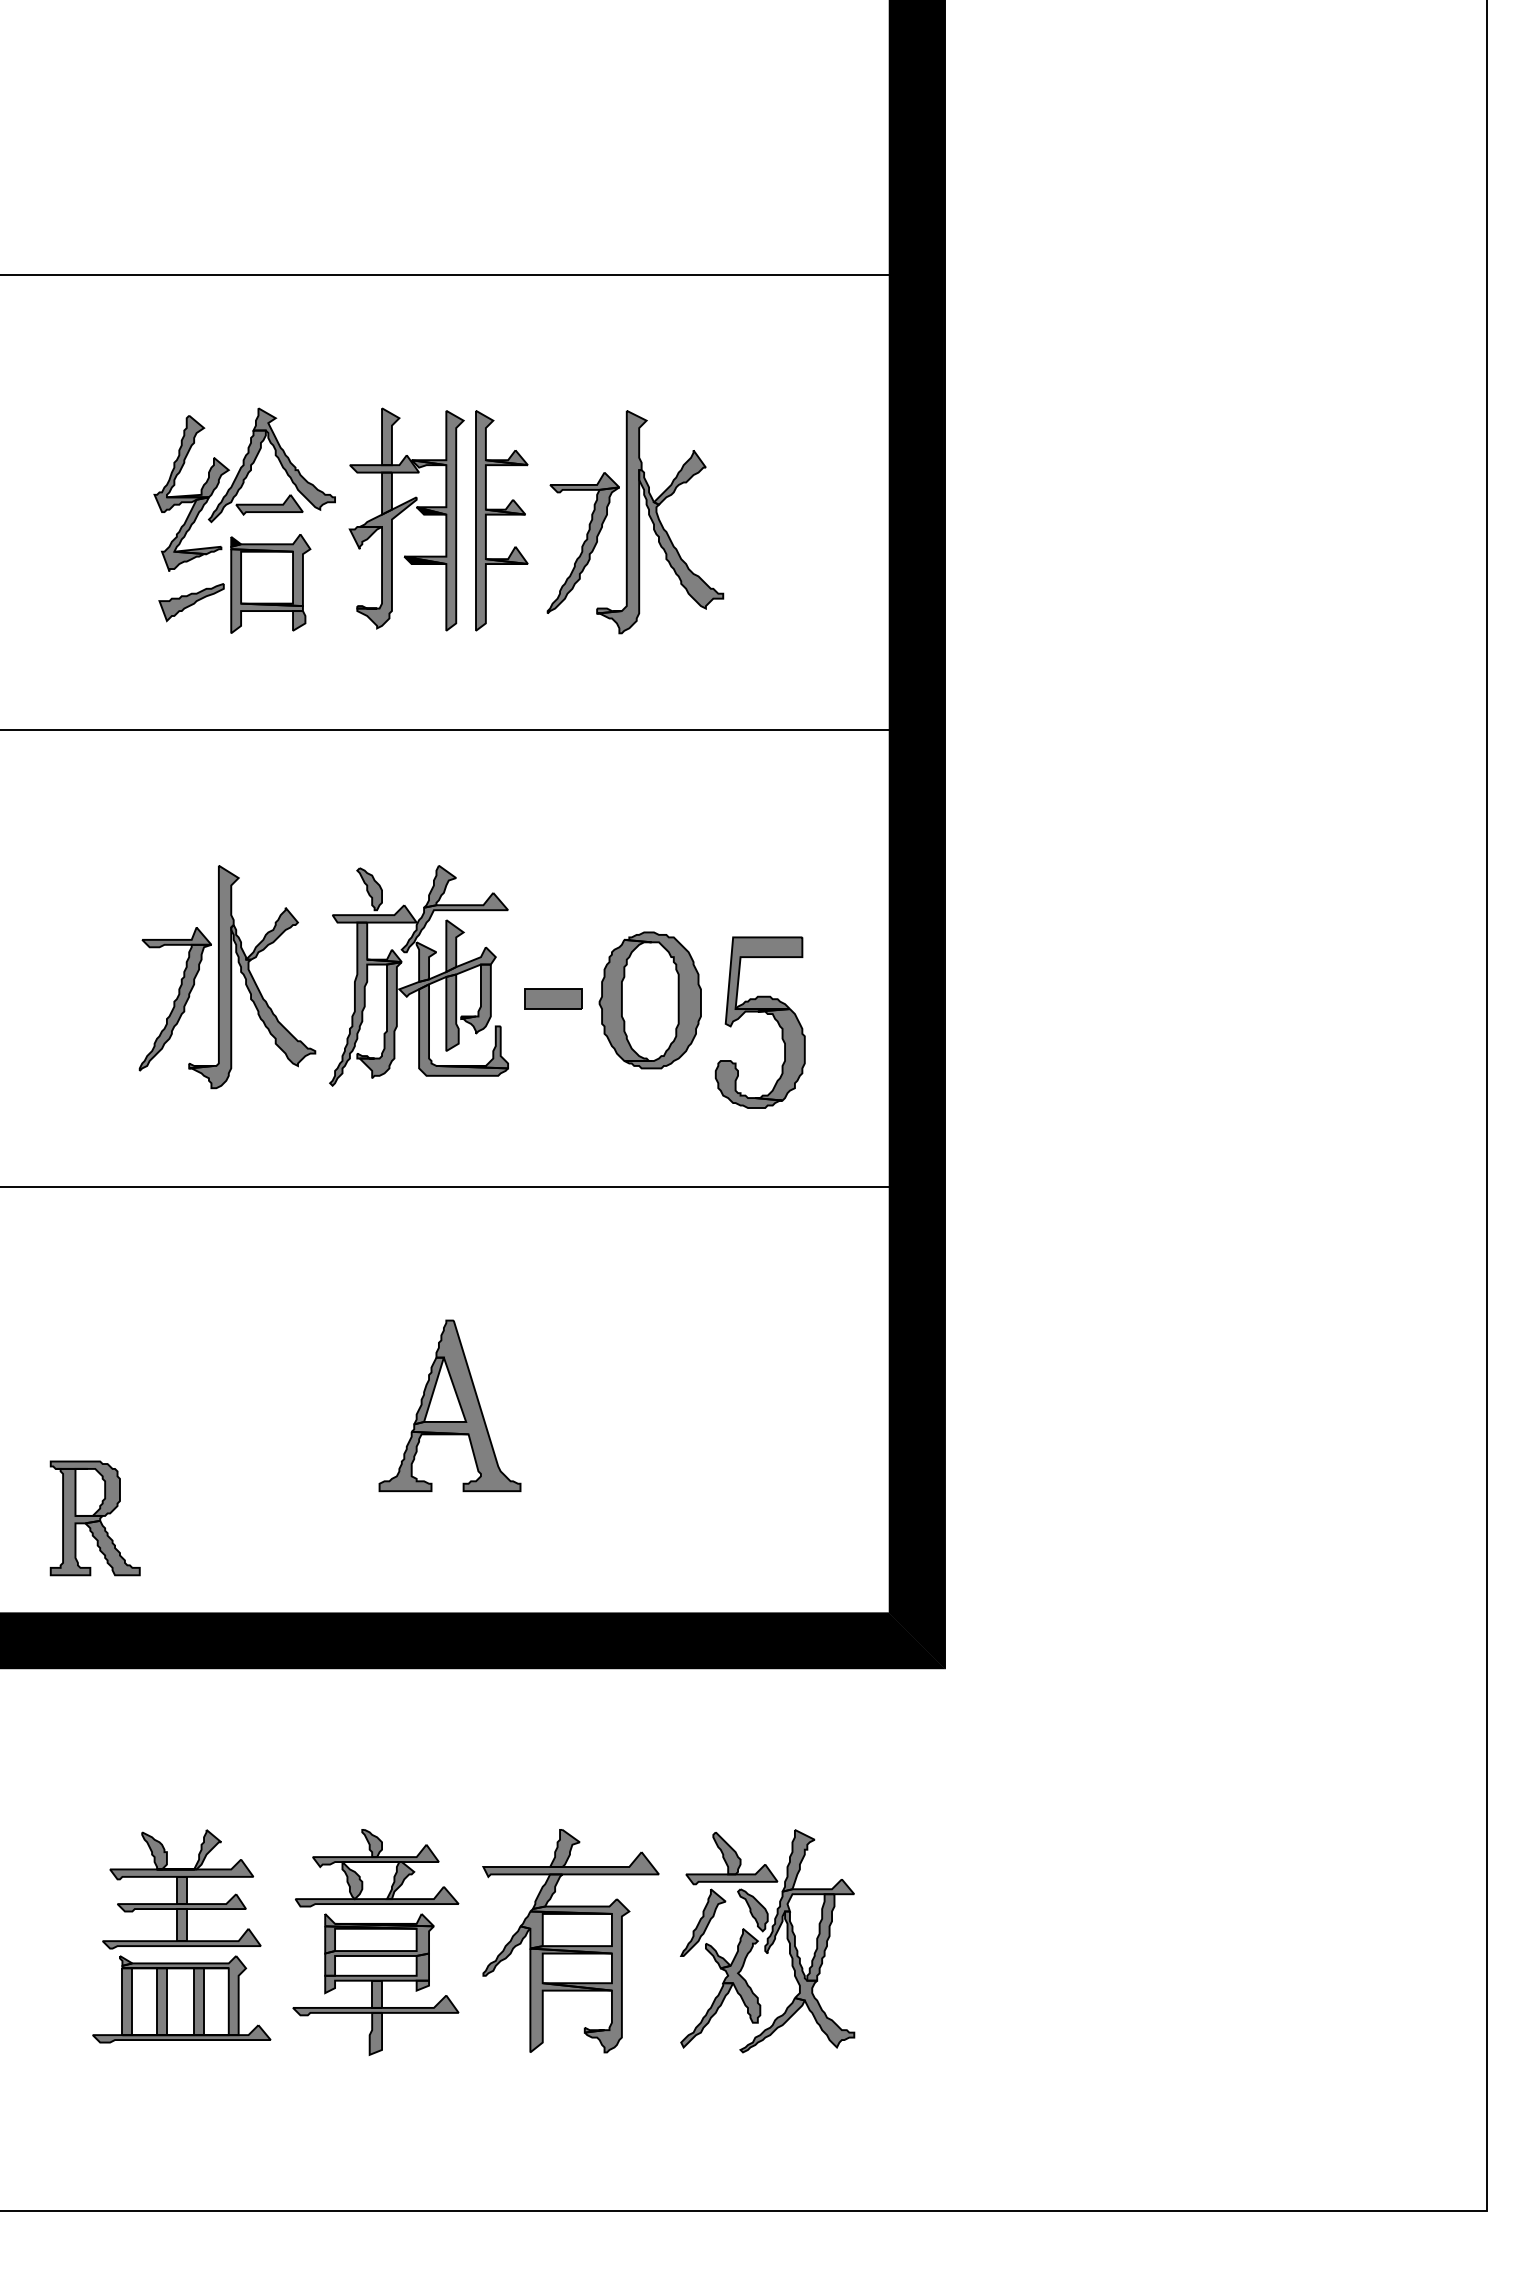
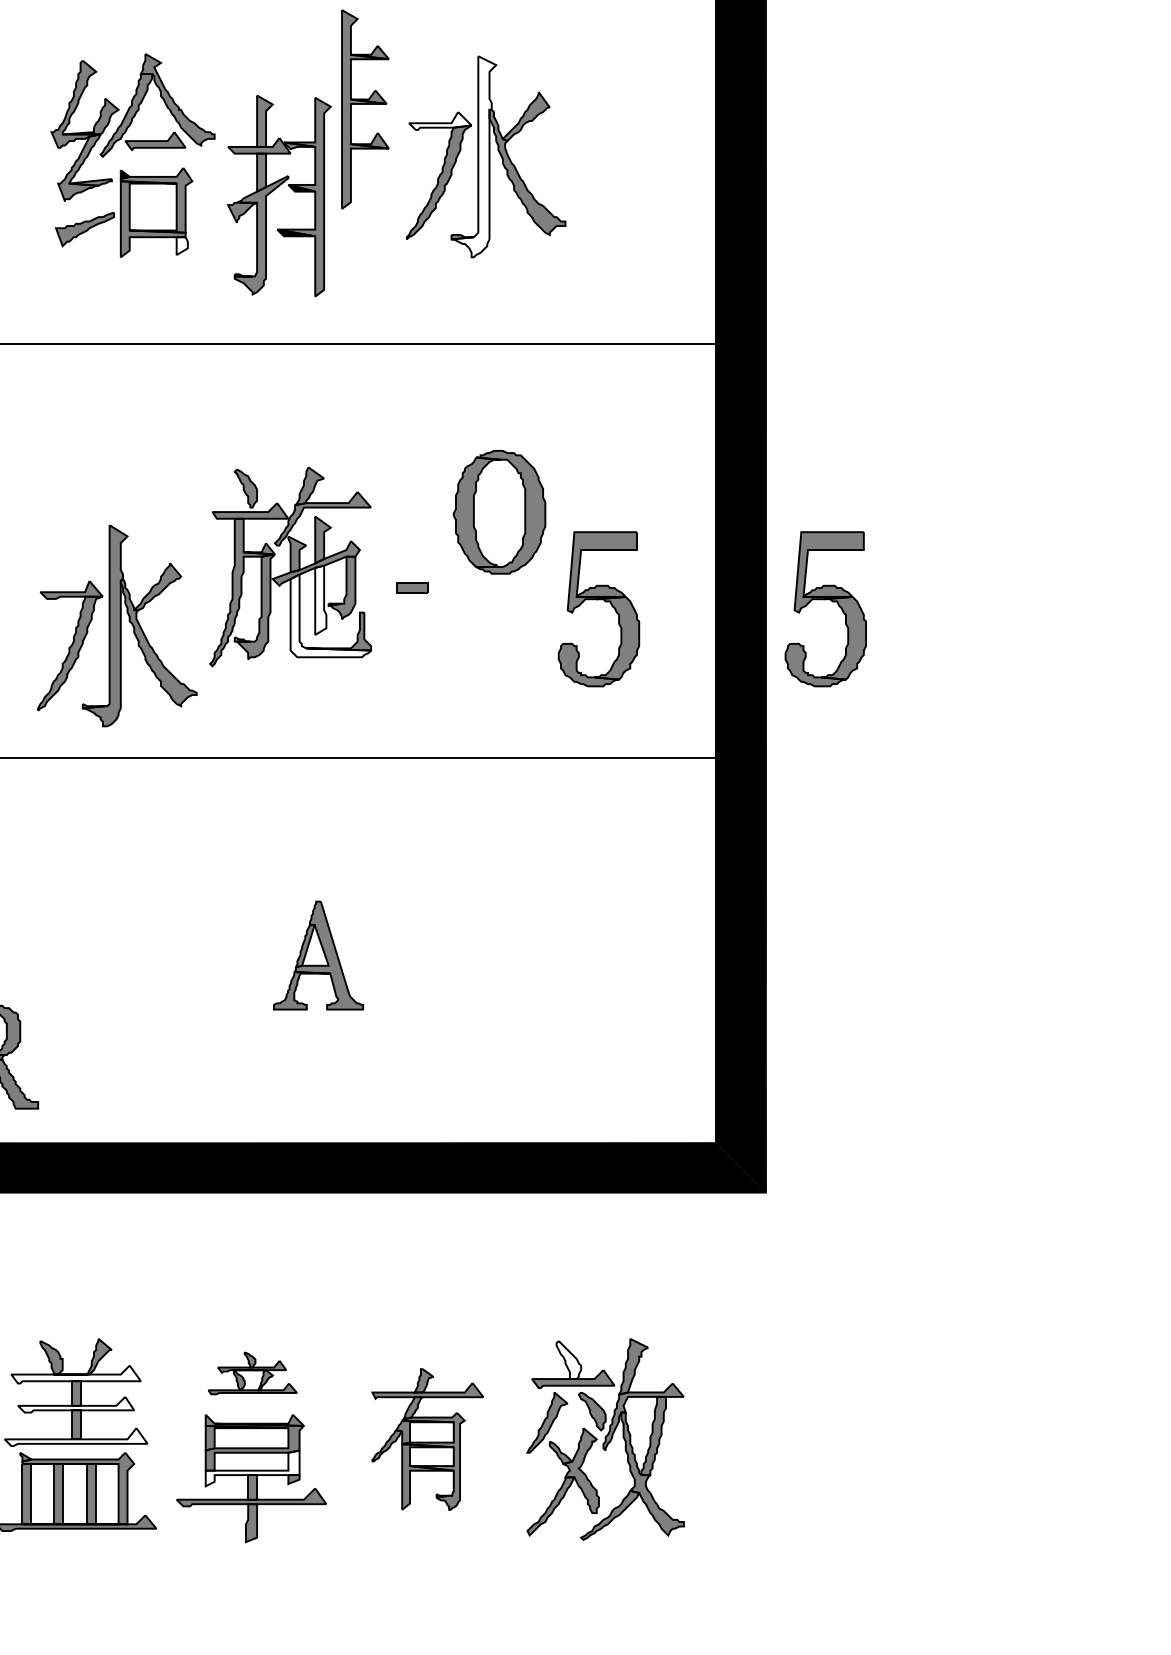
fill: (584, 482) -> (440, 121), removed
part: (401, 513) -> (274, 190), moved
part: (501, 520) -> (365, 109), moved
fill: (621, 521) -> (473, 156), removed
fill: (299, 620) -> (182, 245), removed
part: (227, 977) -> (117, 626), moved
part: (553, 998) -> (412, 587), size x0.6
part: (649, 1000) -> (498, 512), moved
fill: (452, 1012) -> (320, 600), removed
part: (1010, 1012) -> (825, 600), added
fill: (463, 1029) -> (330, 615), removed
part: (449, 1405) -> (318, 955), size x0.7
fill: (726, 1853) -> (568, 1360), removed
part: (377, 1868) -> (253, 1373), size x0.6
fill: (181, 1869) -> (75, 1374), removed
fill: (181, 1902) -> (75, 1404), removed
fill: (181, 1938) -> (75, 1436), removed
part: (570, 1941) -> (427, 1439), size x0.7
fill: (377, 1973) -> (253, 1468), removed

